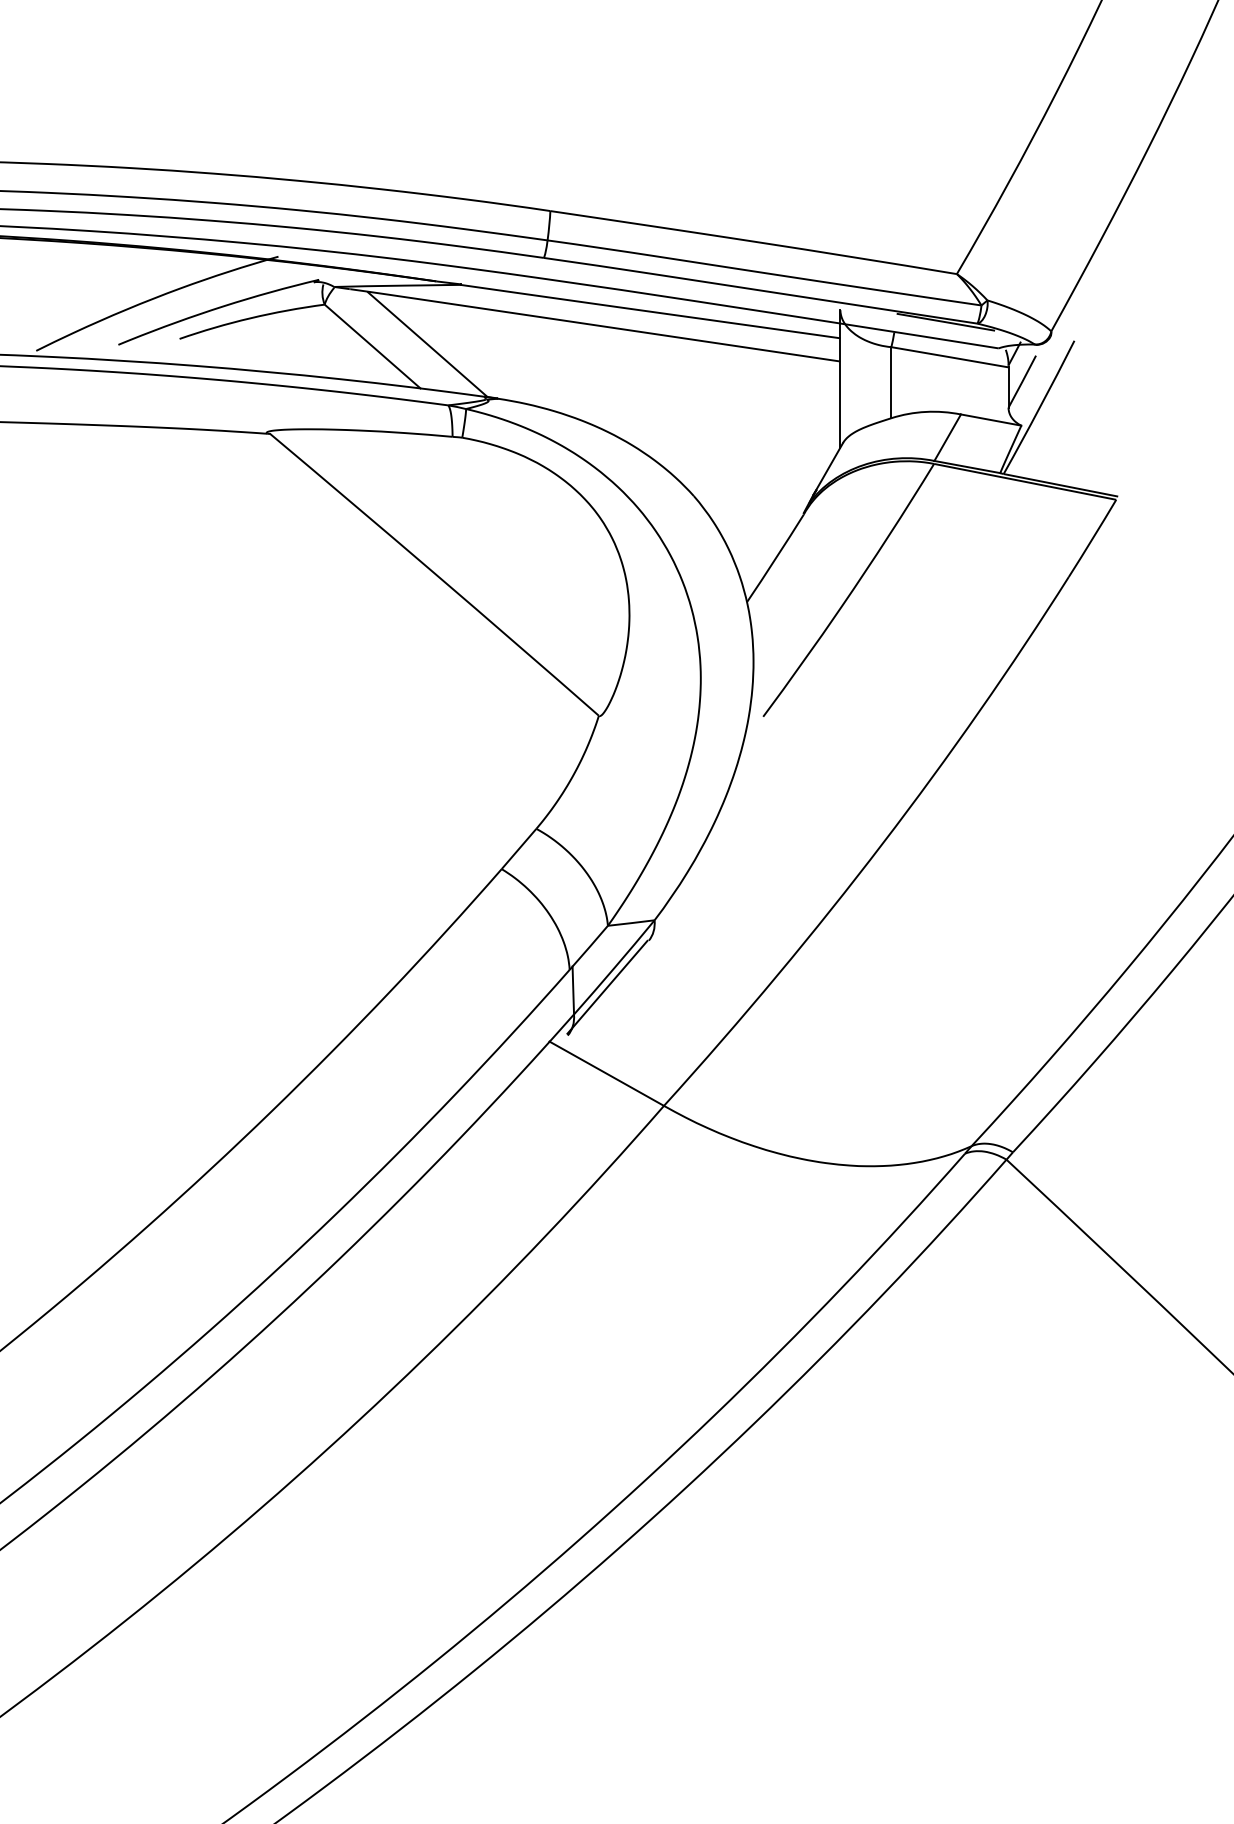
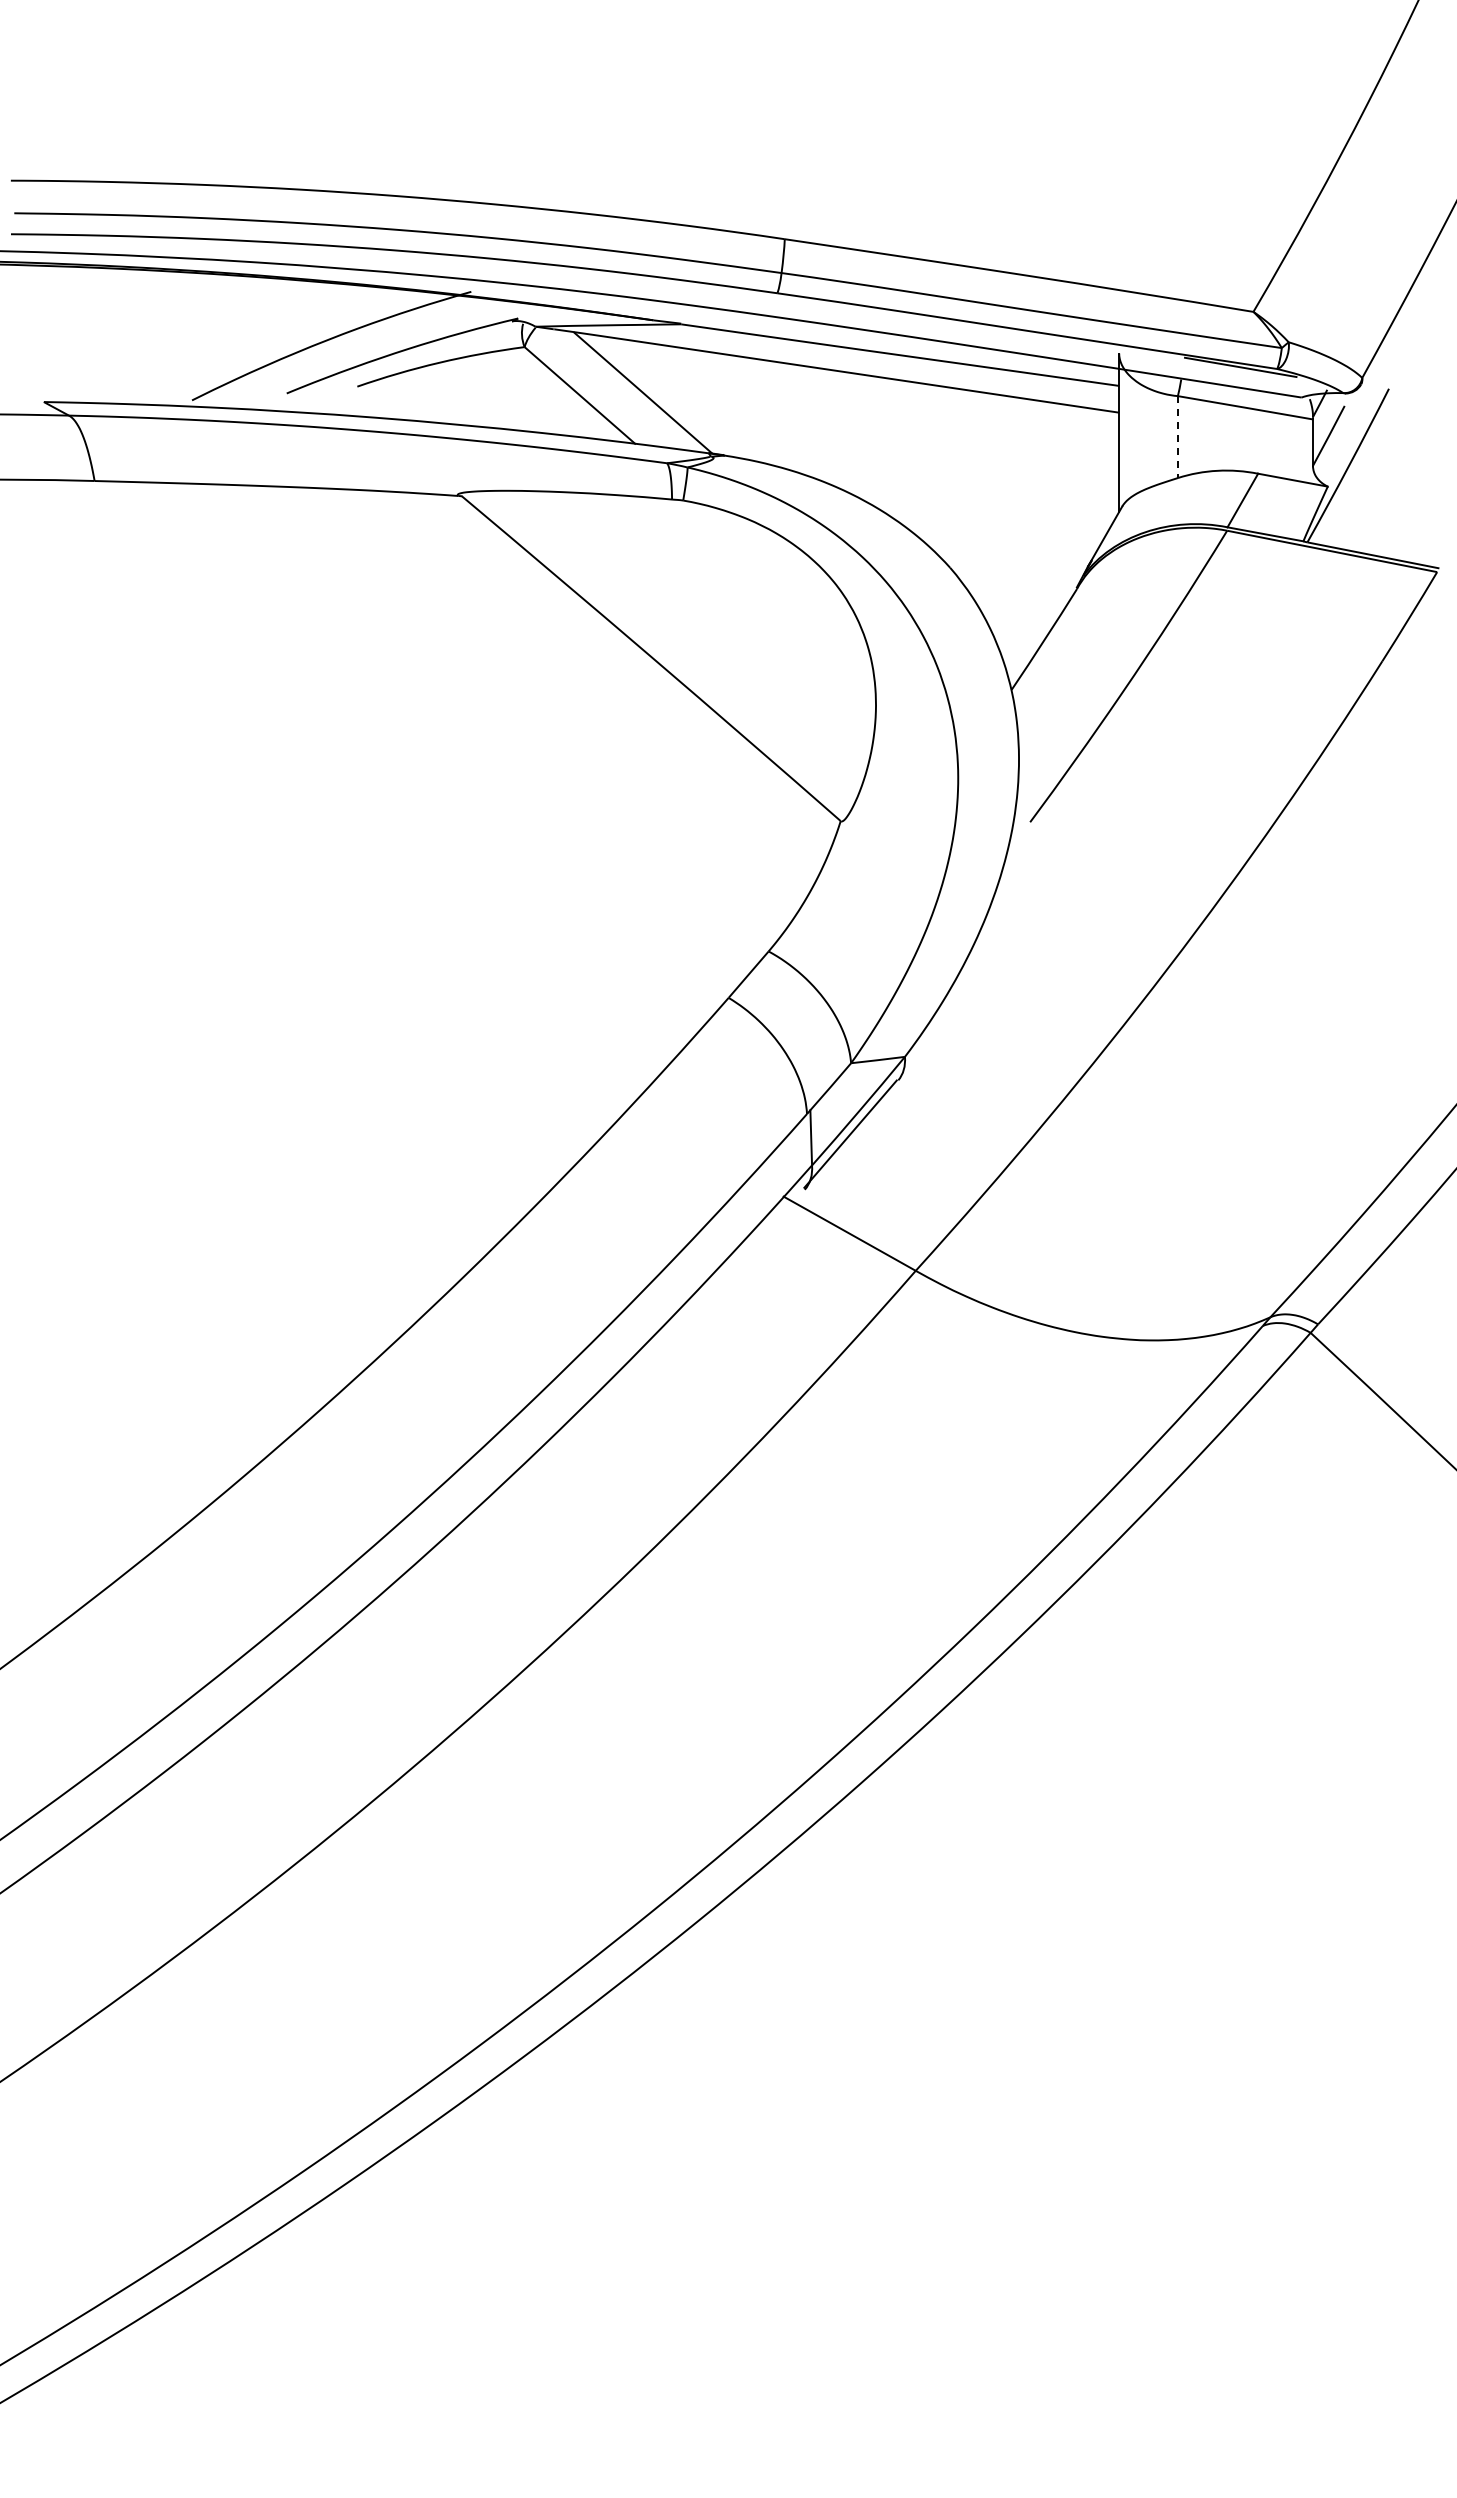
line: (891, 383) -> (1177, 437), solid -> dashed

